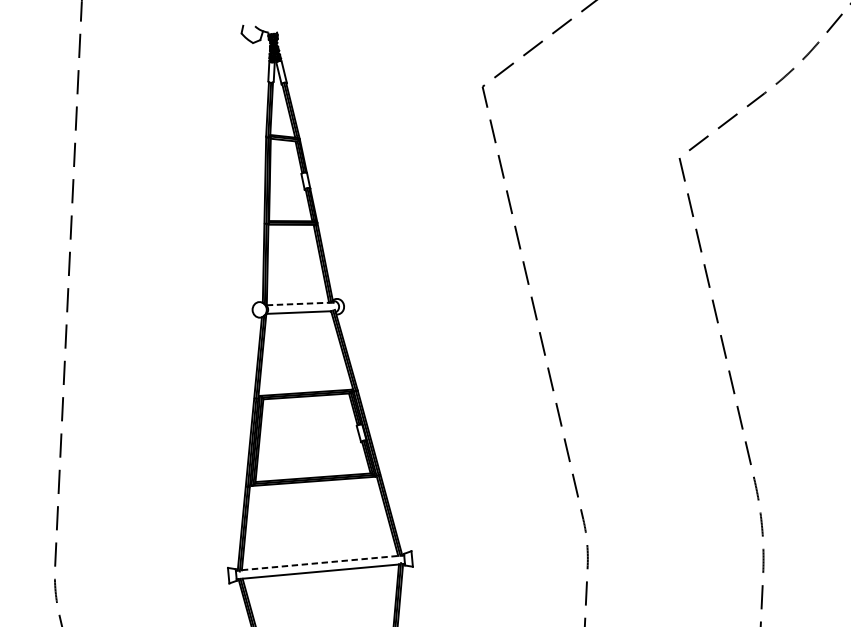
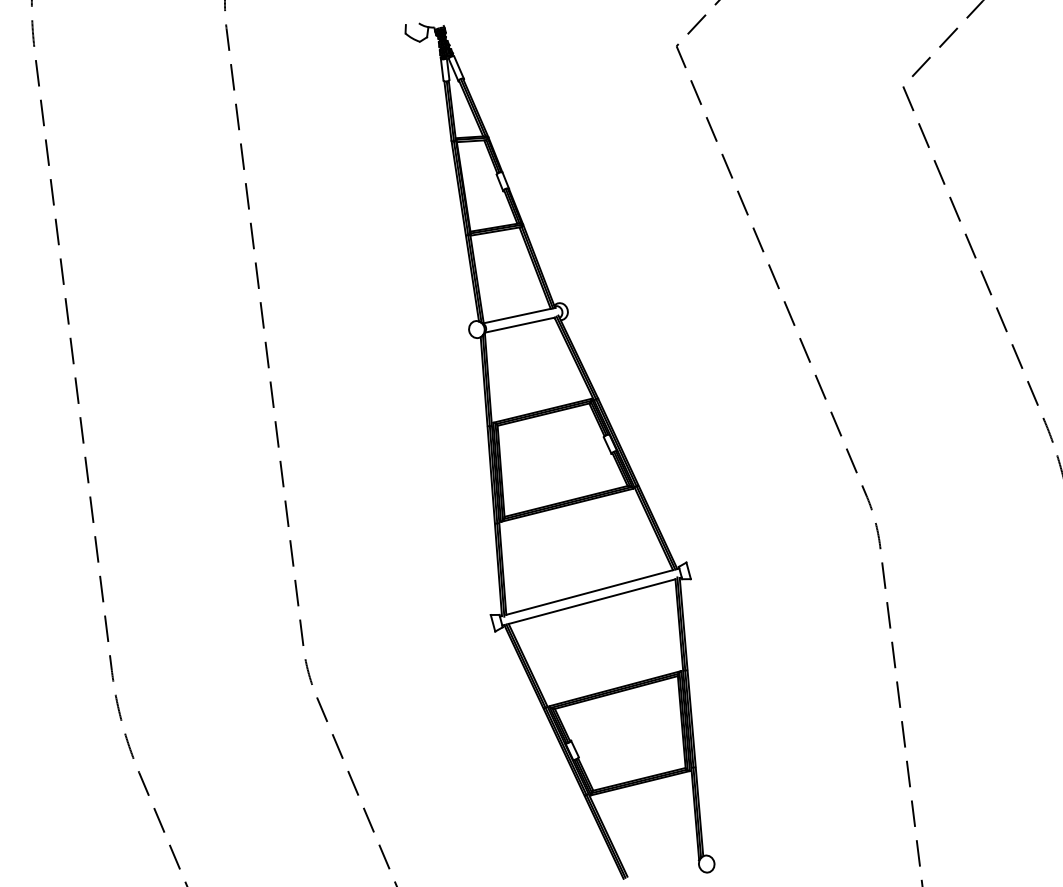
line: (299, 303) -> (518, 315), dashed -> solid
line: (319, 563) -> (589, 592), dashed -> solid

